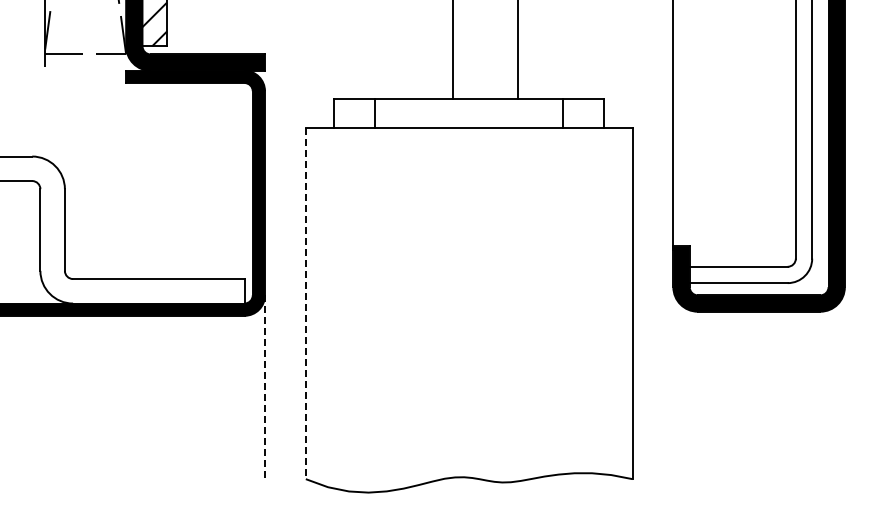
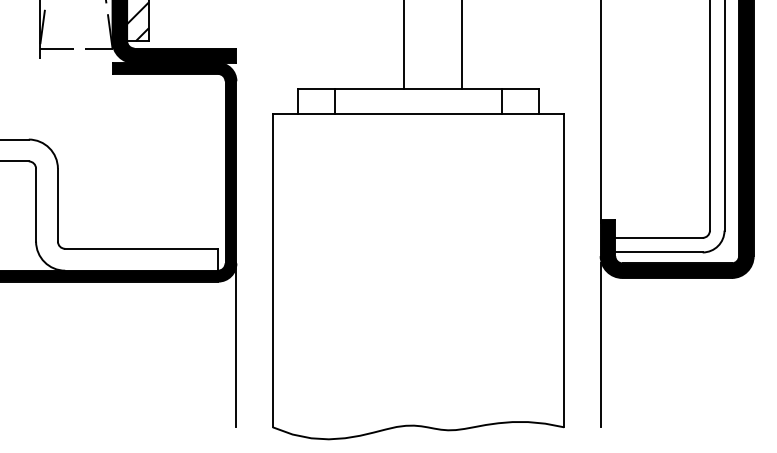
line: (305, 303) -> (272, 270), dashed -> solid
line: (265, 387) -> (236, 345), dashed -> solid
line: (673, 387) -> (600, 345), added

